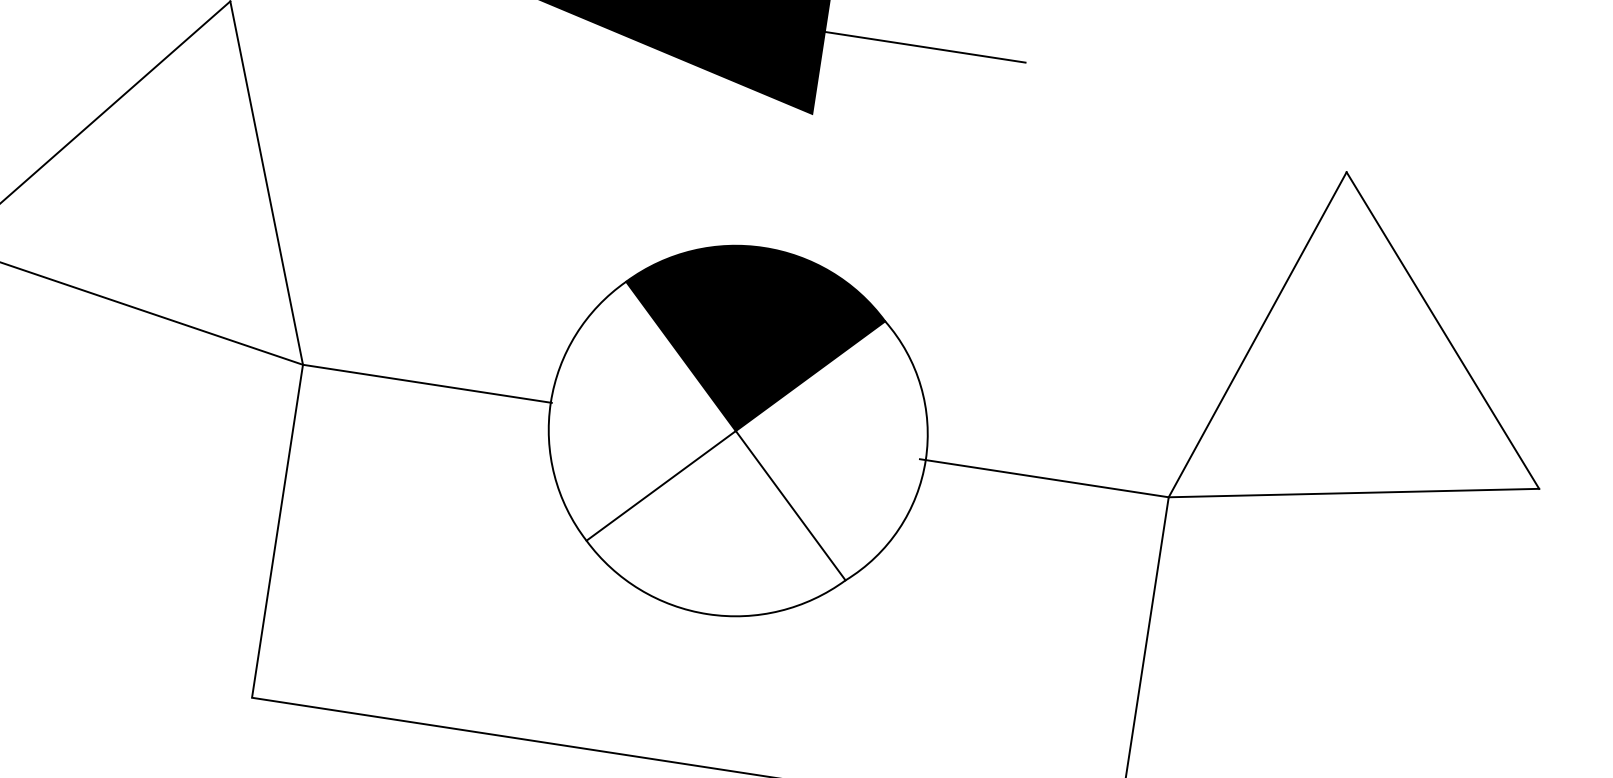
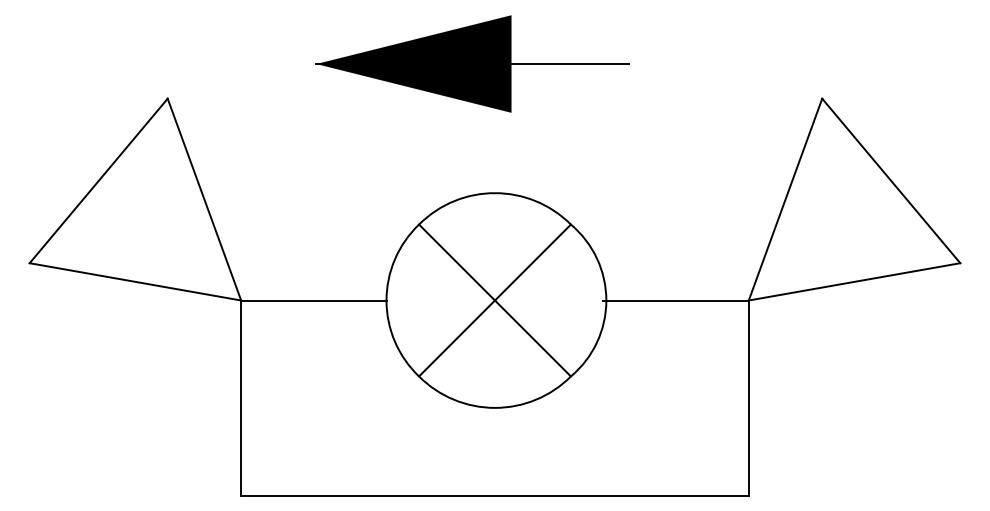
fill: (749, 338) -> (494, 246), removed

